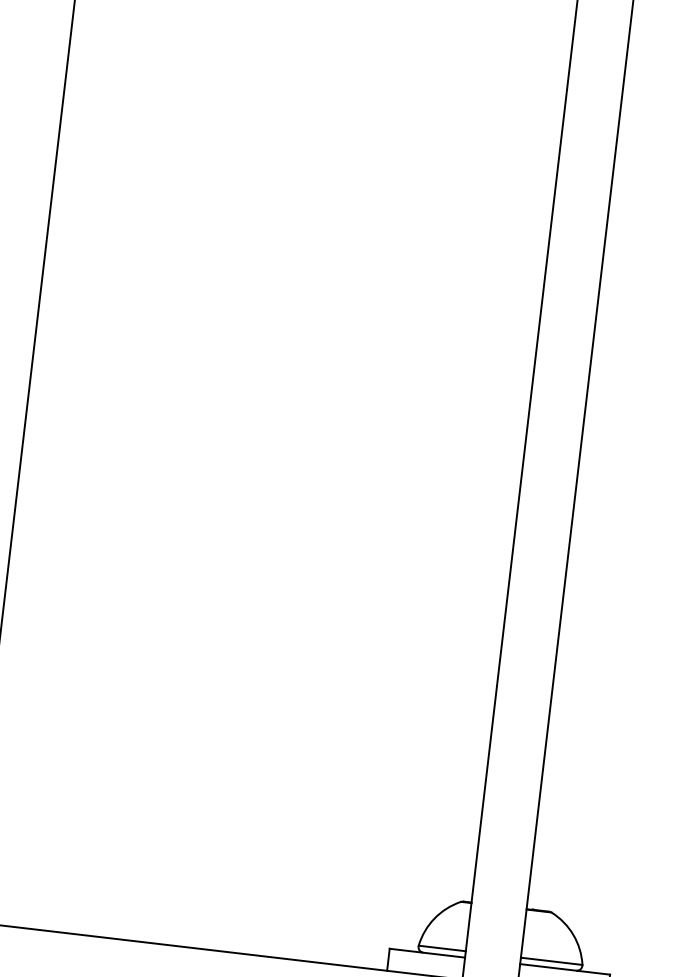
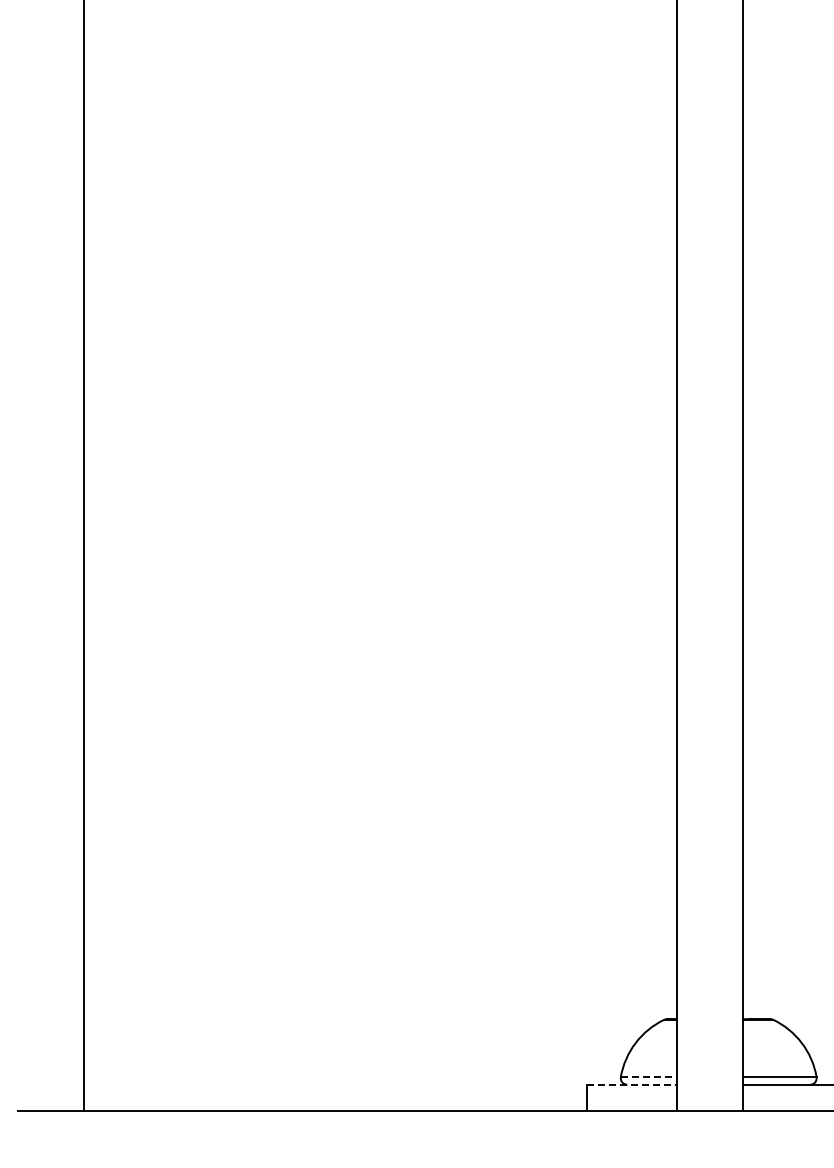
line: (442, 948) -> (649, 1077), solid -> dashed
line: (427, 952) -> (632, 1084), solid -> dashed

